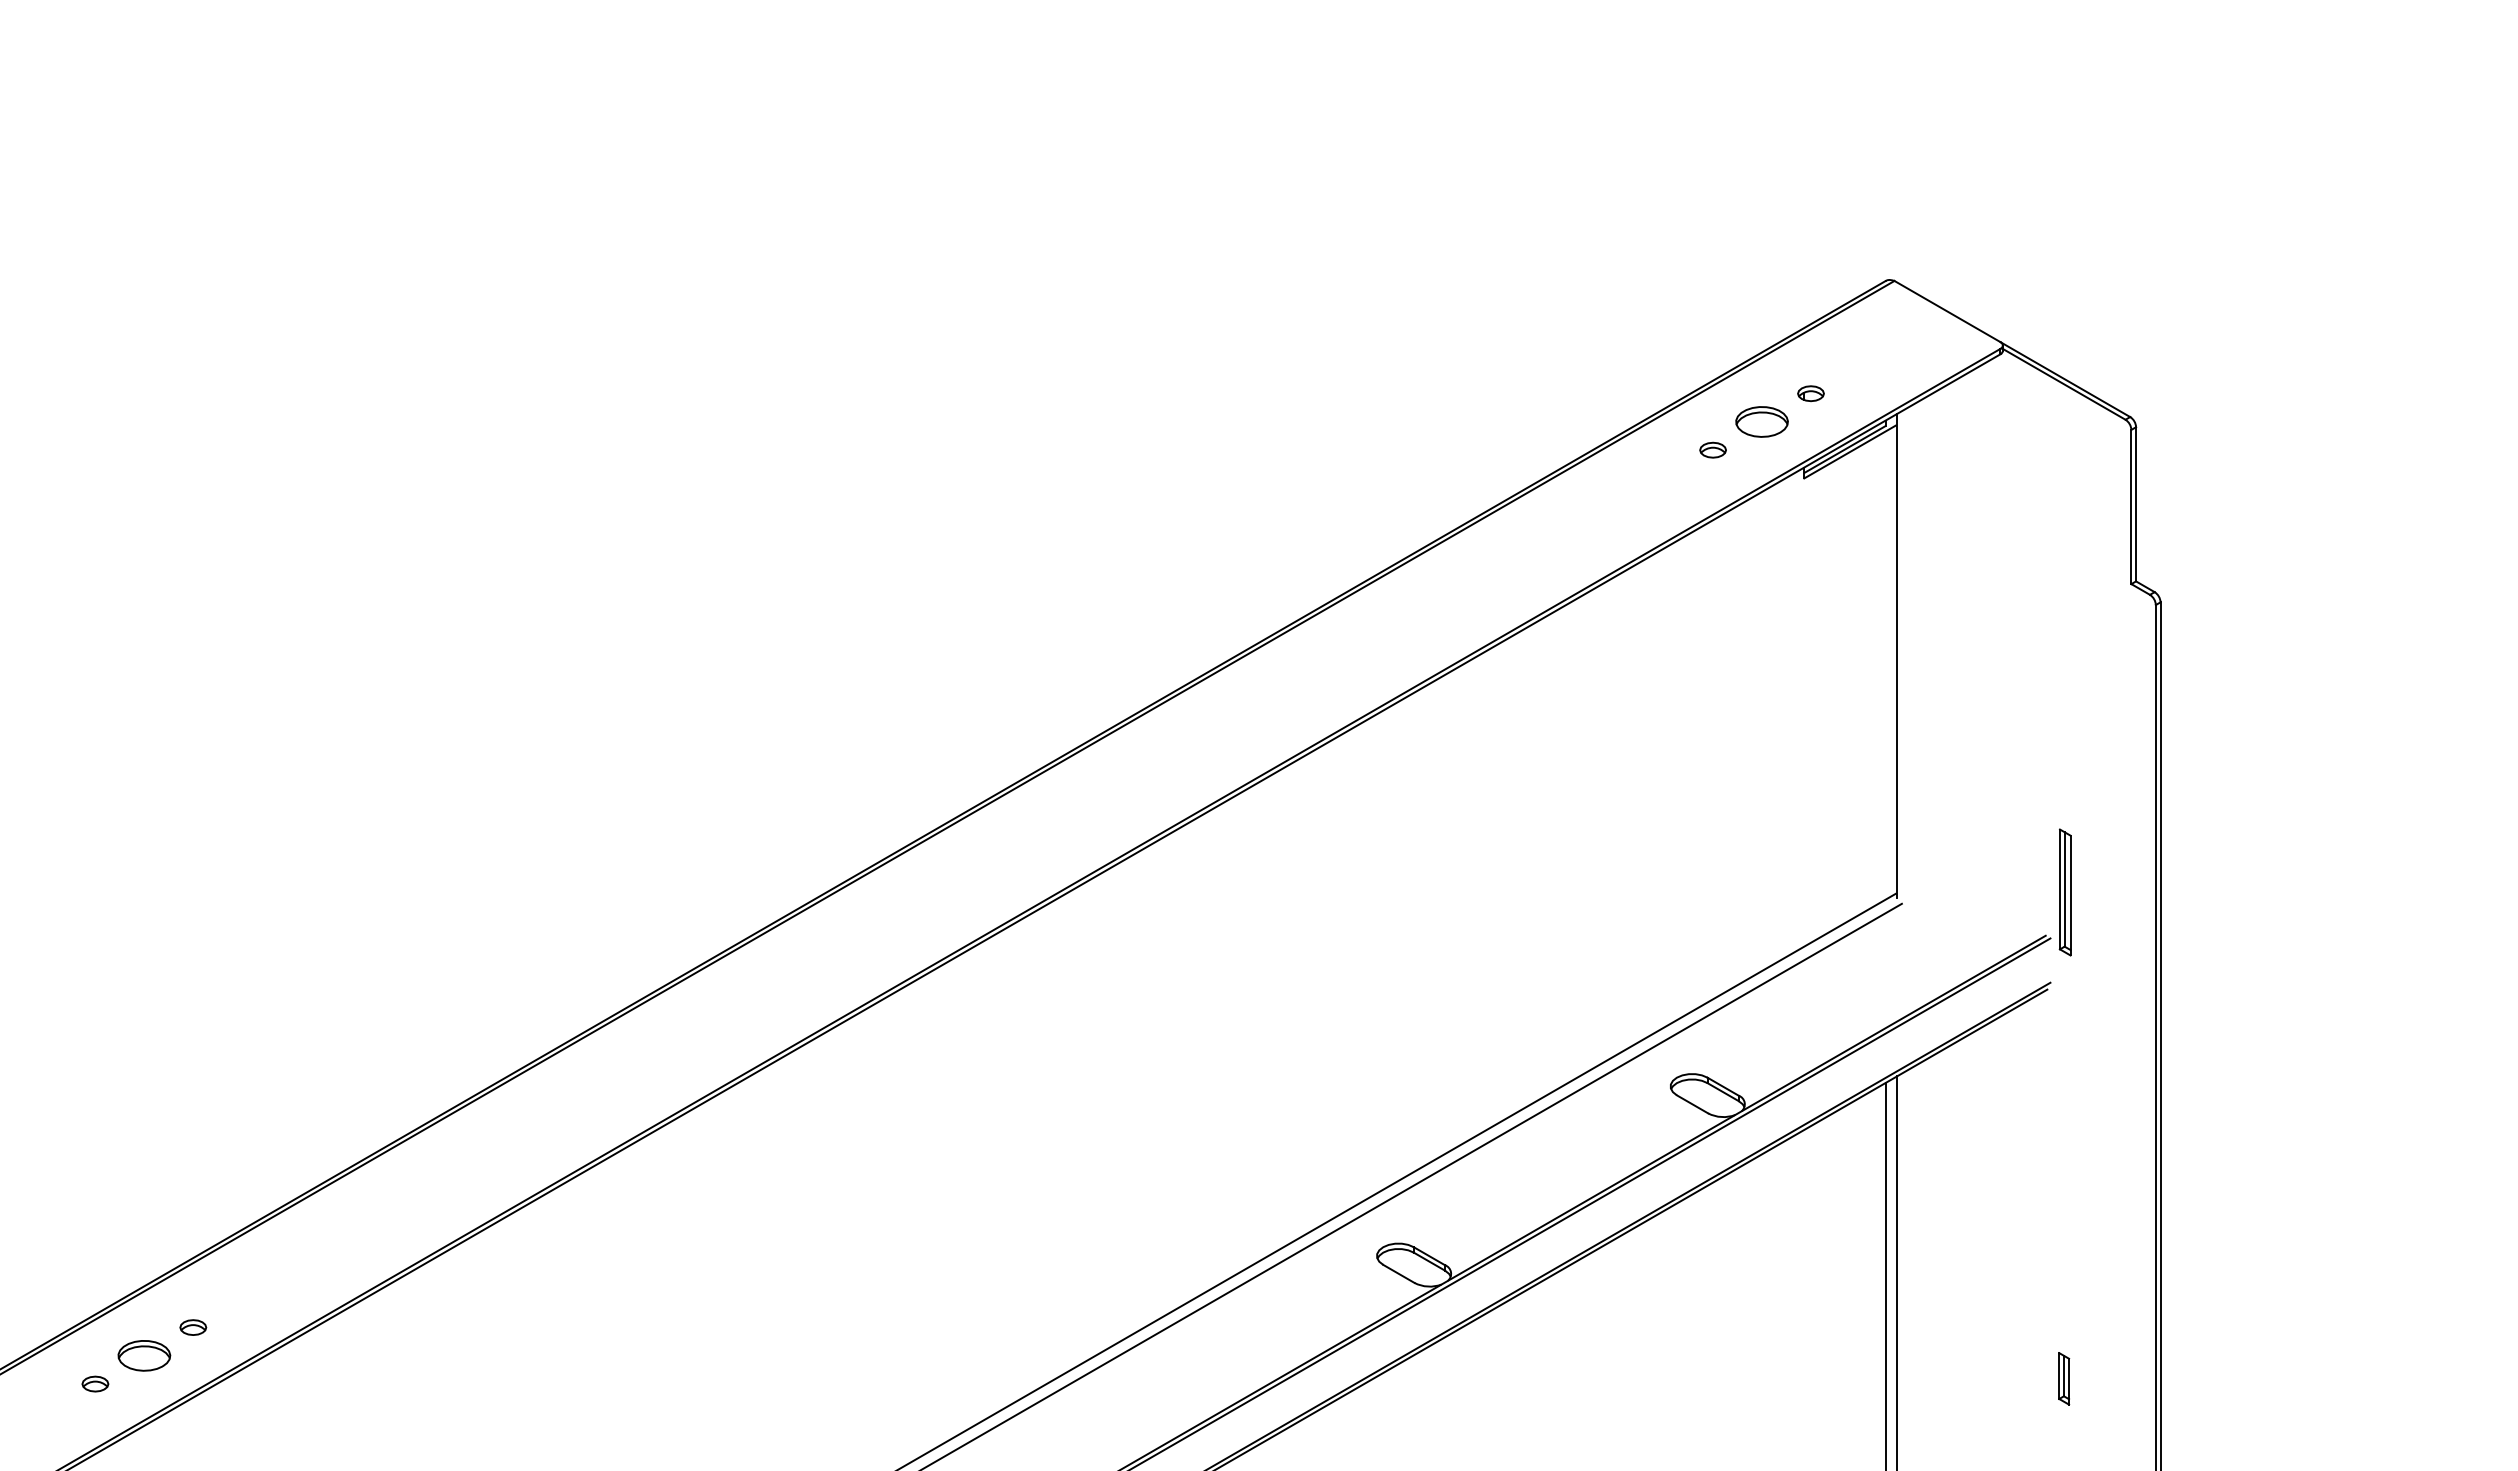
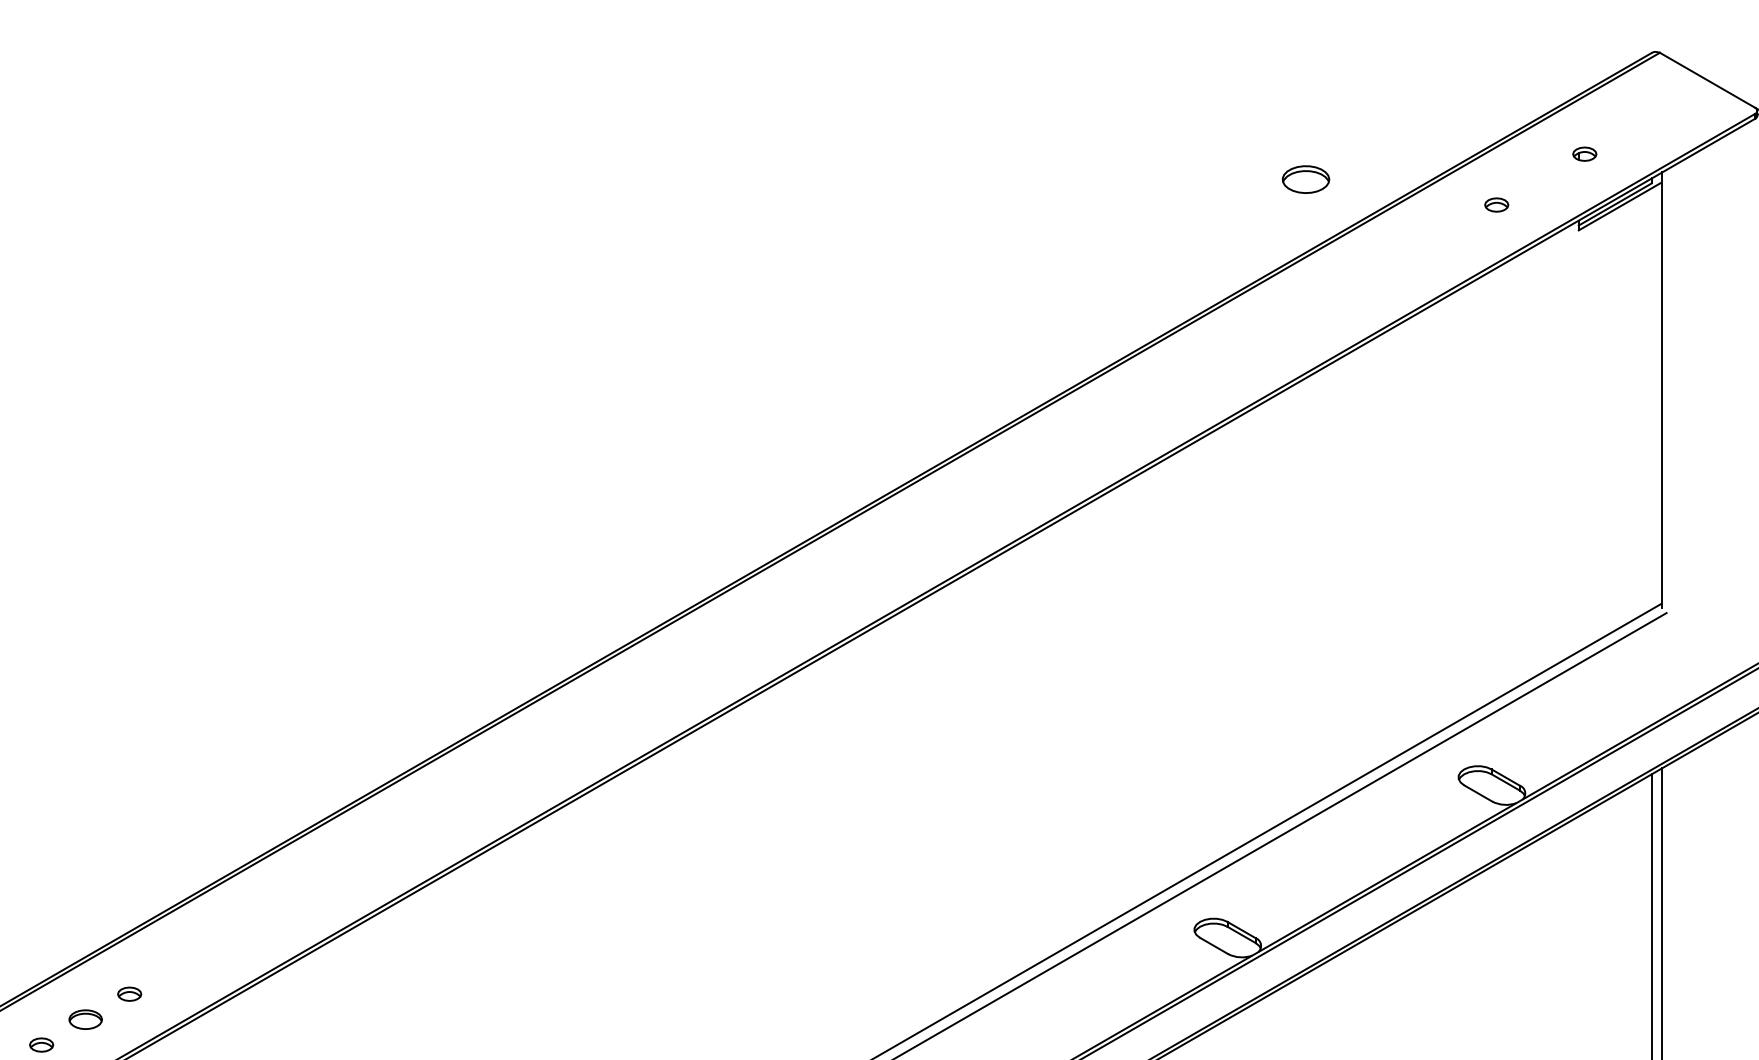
part: (1761, 421) -> (1305, 179), moved
part: (144, 1355) -> (85, 1019), size x0.7

